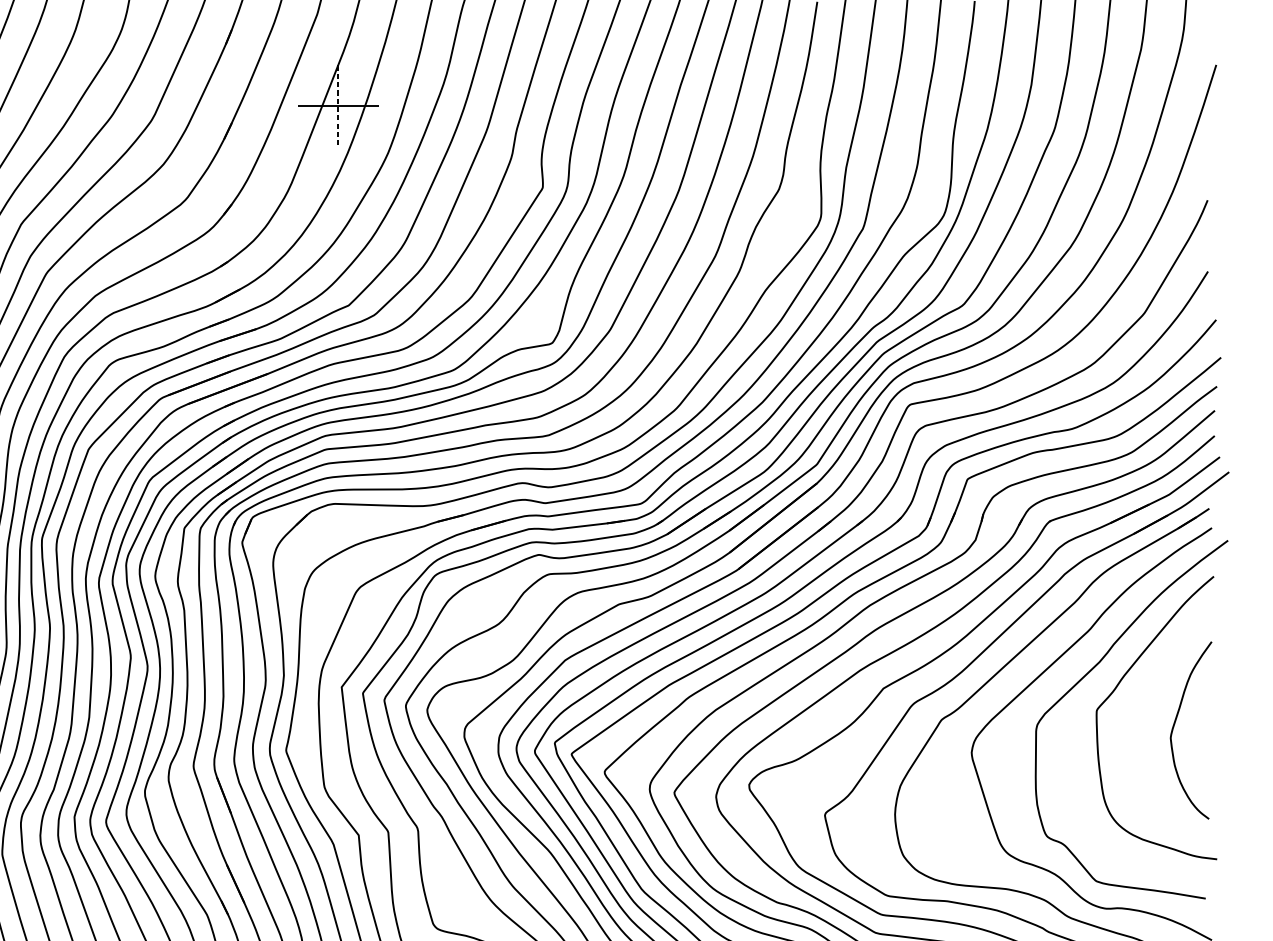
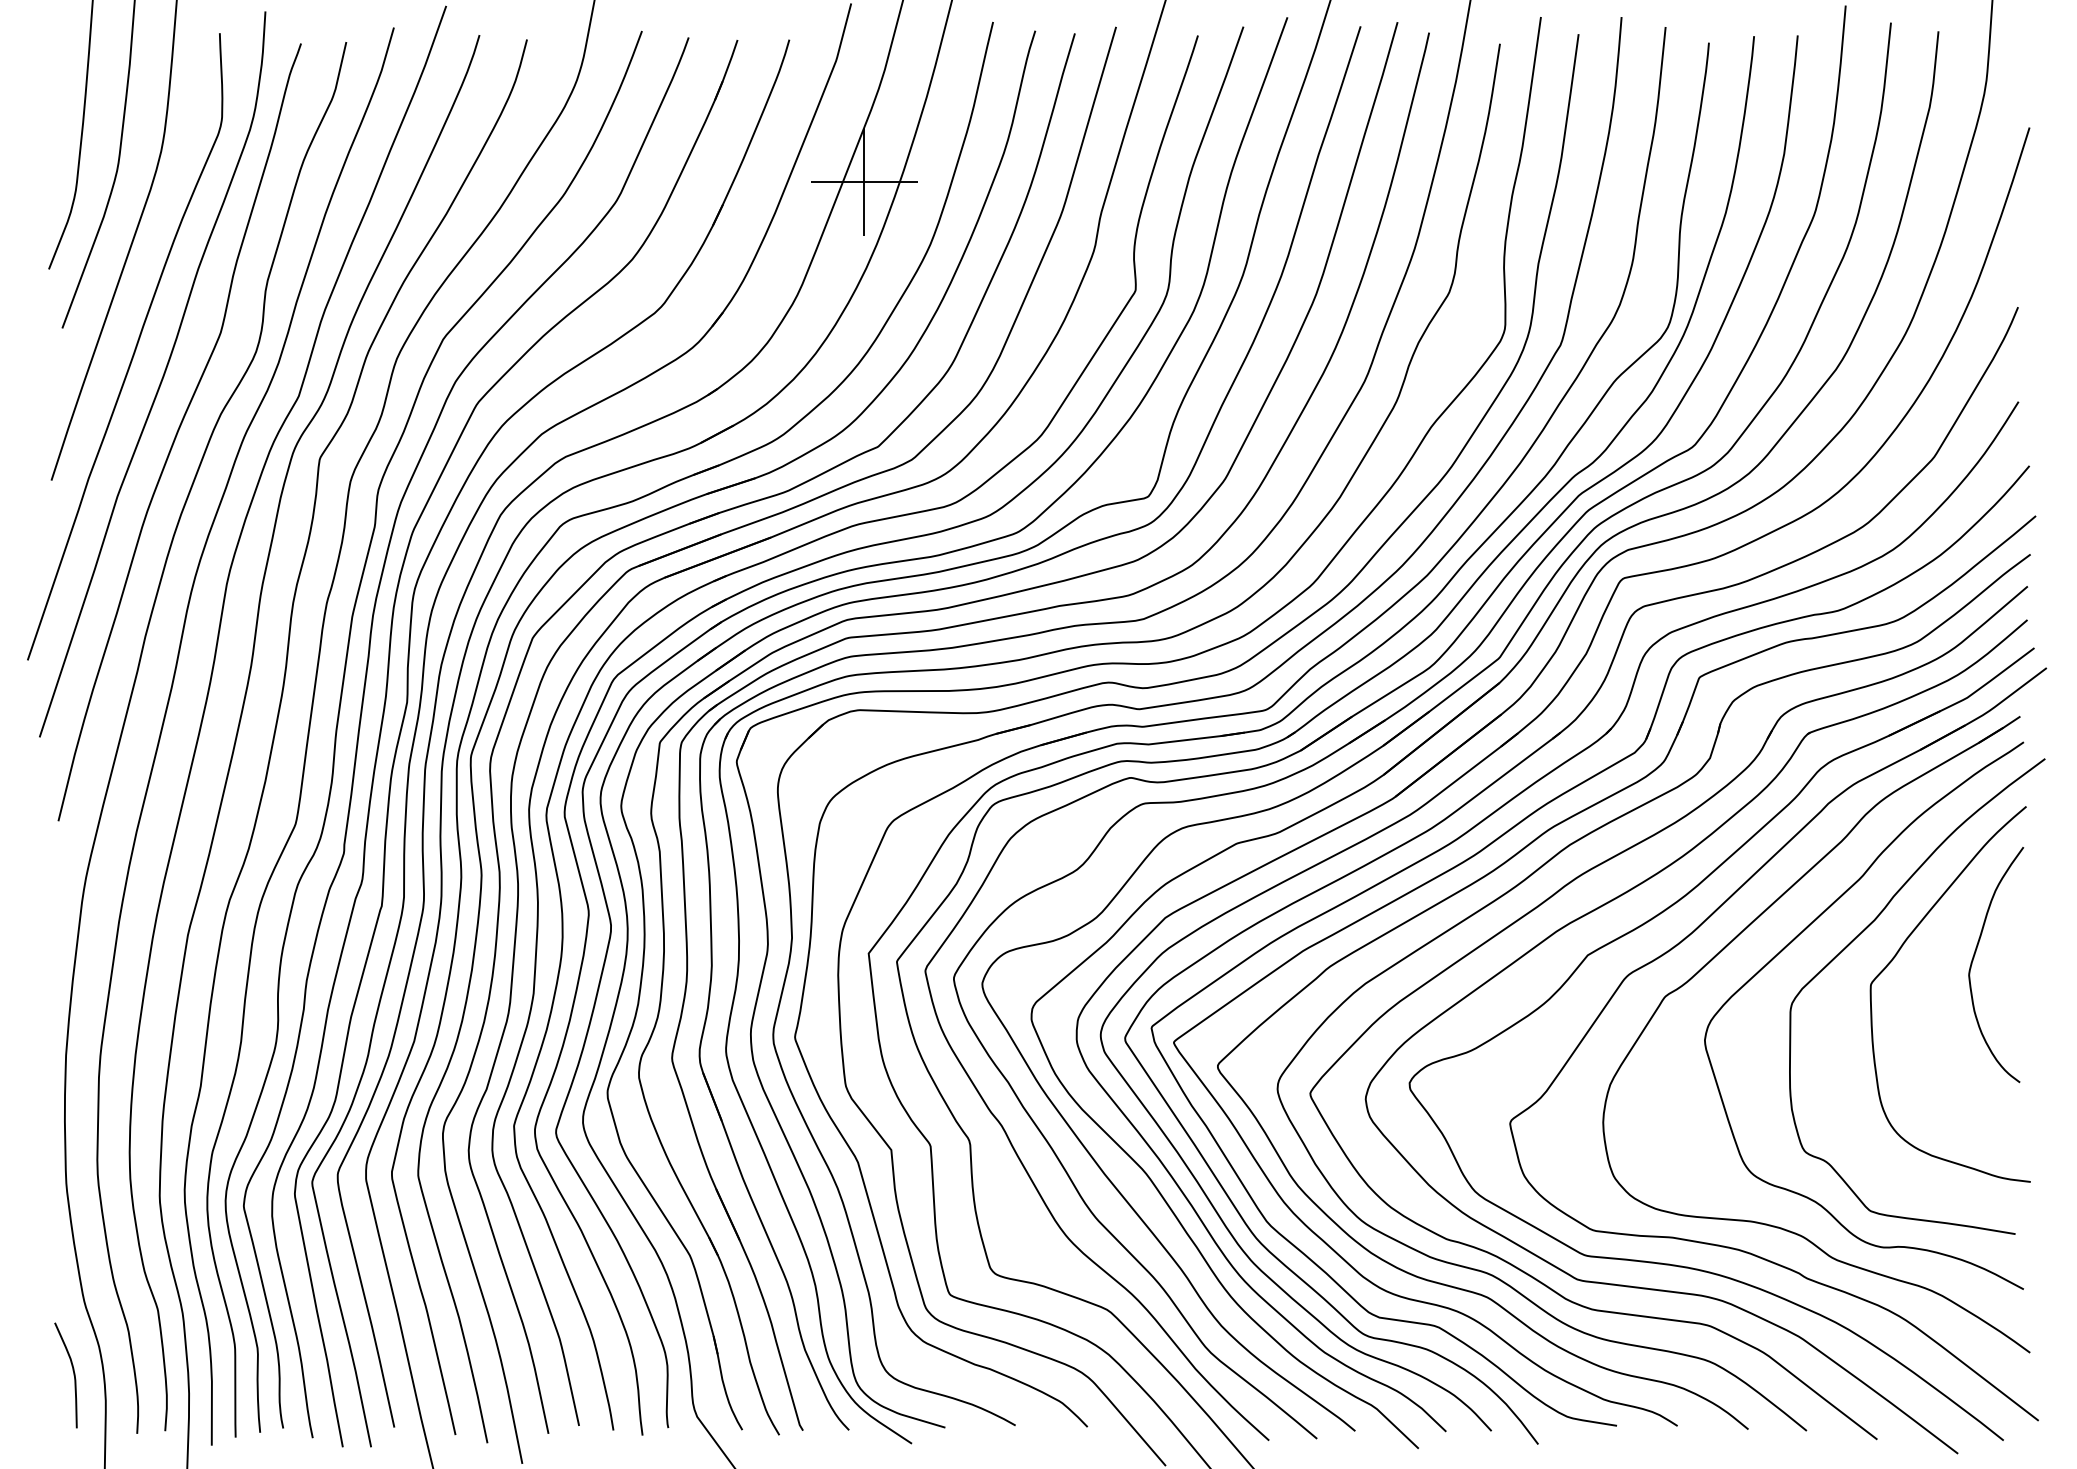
line: (338, 105) -> (864, 181), dashed -> solid
curve: (1174, 725) -> (1974, 958), moved

